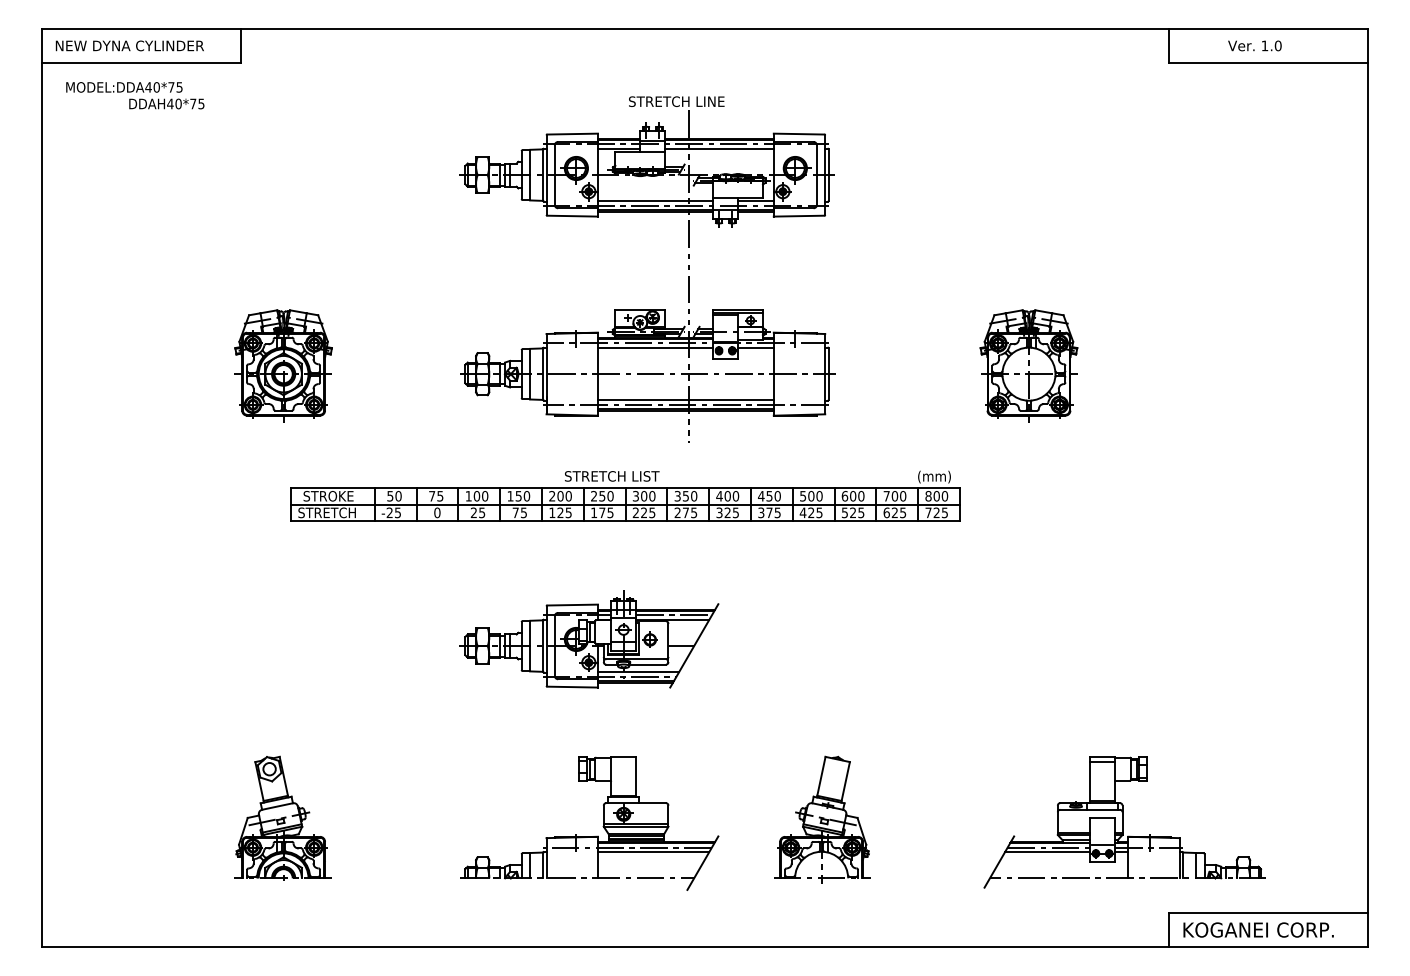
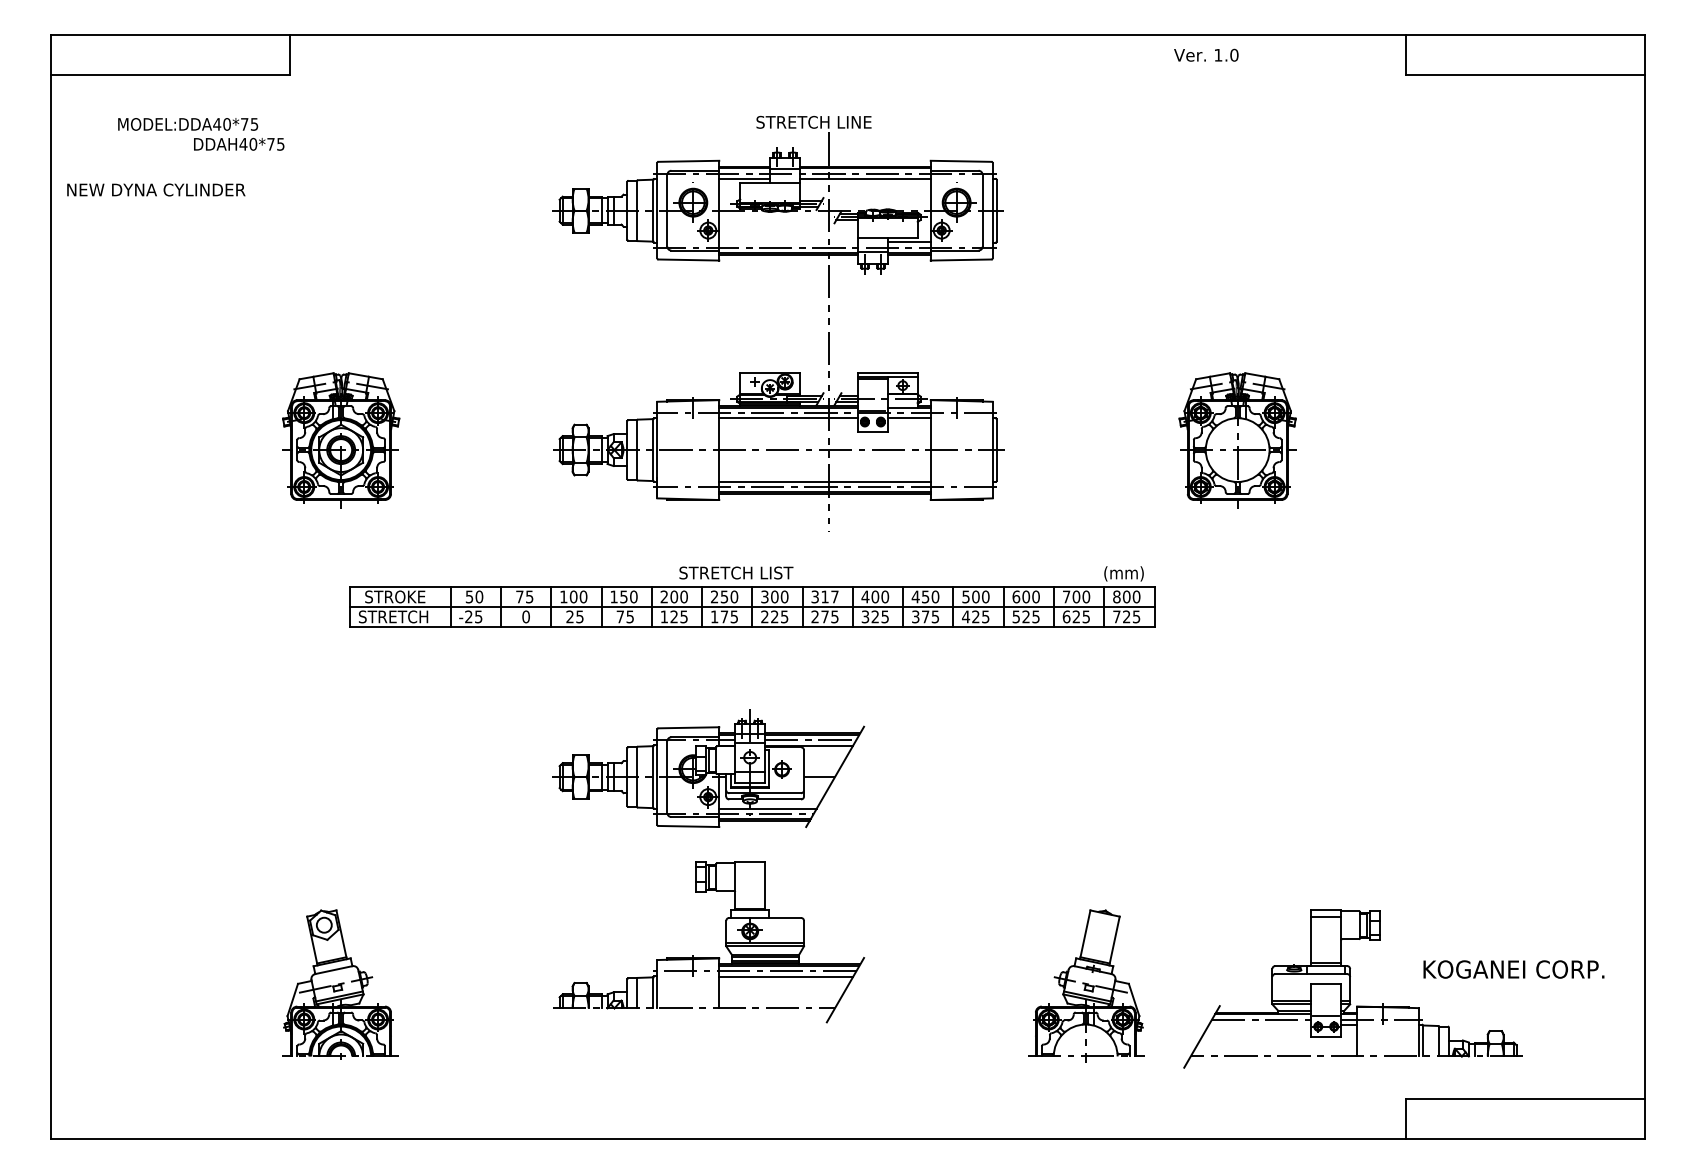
text: (129, 45) -> (155, 189), moved
text: (1254, 45) -> (1205, 54), moved
text: (135, 95) -> (201, 134), moved
line: (655, 201) -> (788, 242), removed
text: (689, 496) -> (829, 597), 350 -> 317
part: (822, 819) -> (1086, 985), moved
part: (589, 836) -> (709, 958), moved
line: (1047, 852) -> (1259, 1025), removed
text: (1258, 929) -> (1513, 968), moved

